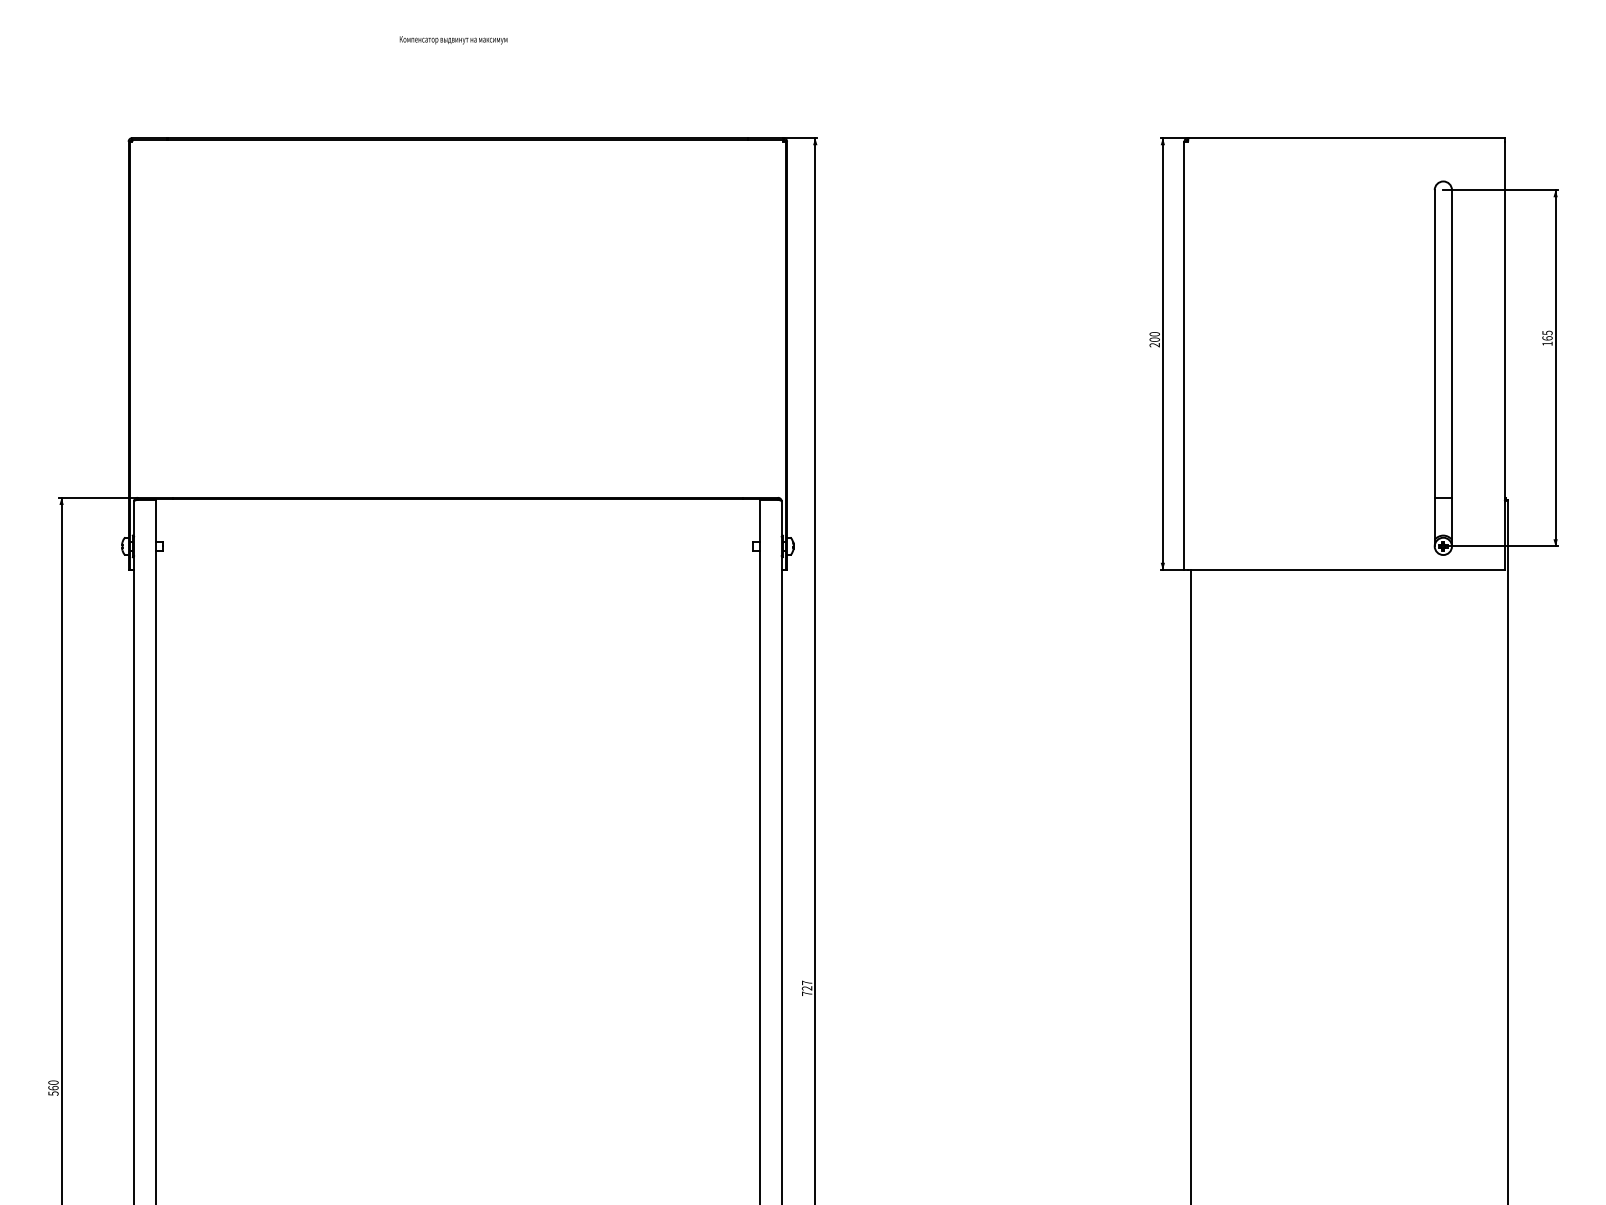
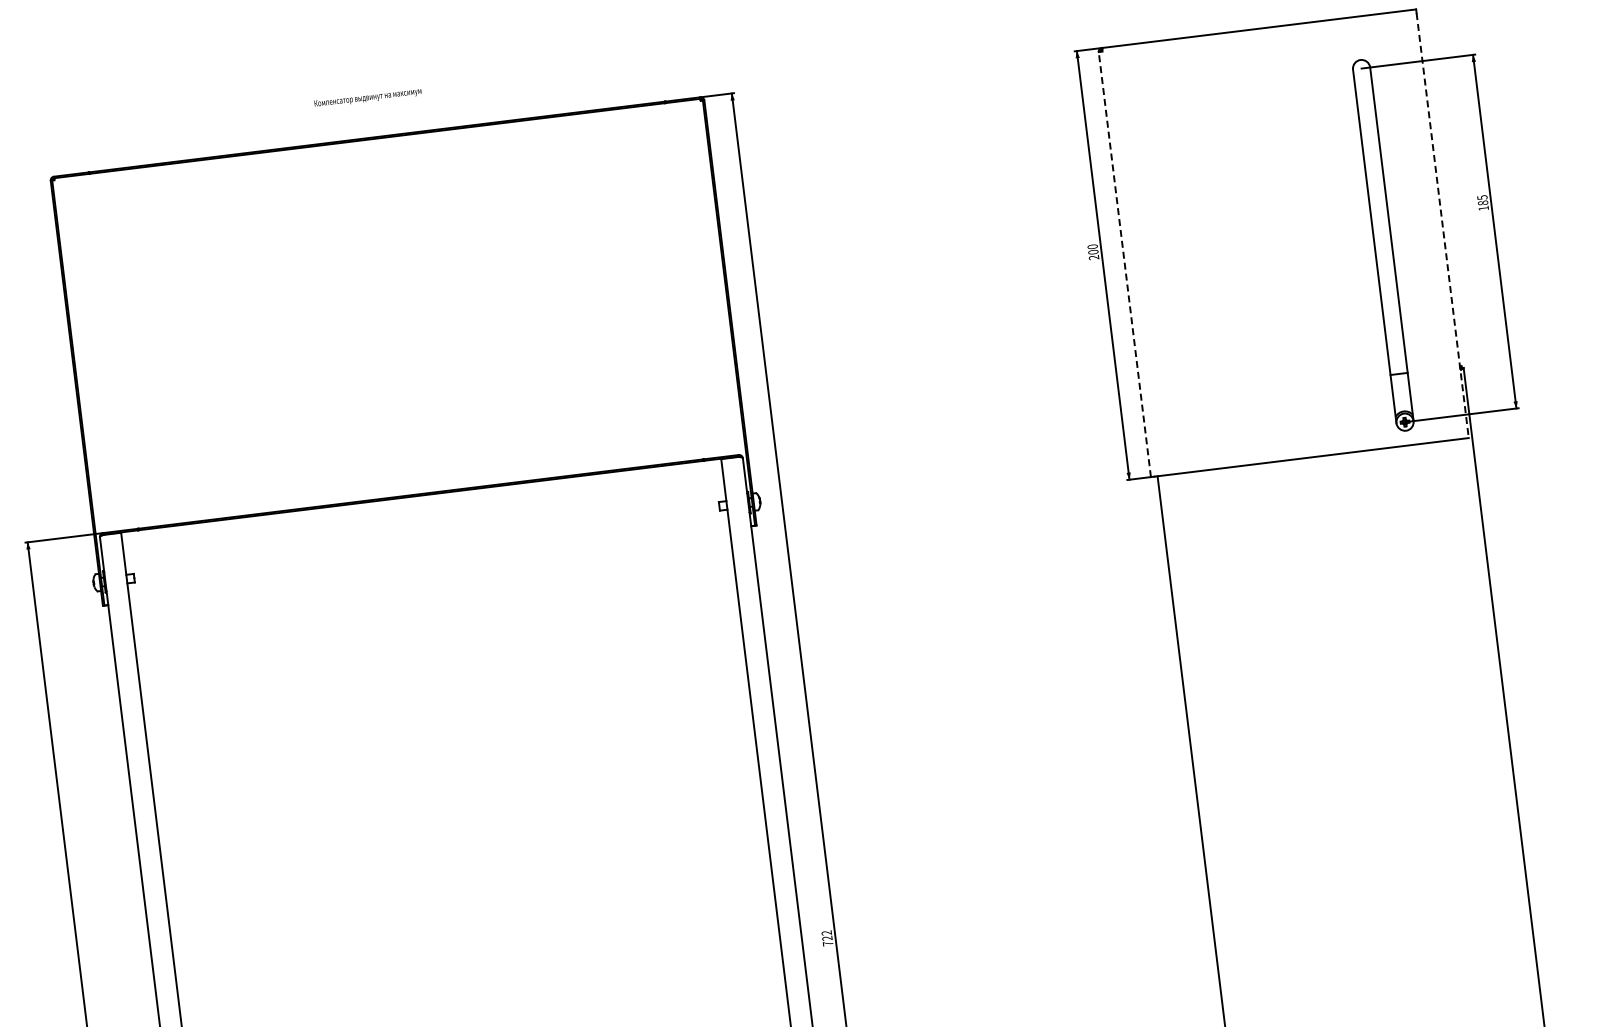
text: (453, 40) -> (367, 98), moved
text: (1547, 338) -> (1483, 203), 165 -> 185
line: (1184, 355) -> (1124, 264), solid -> dashed
line: (1504, 356) -> (1442, 226), solid -> dashed
text: (806, 982) -> (826, 932), 727 -> 722

